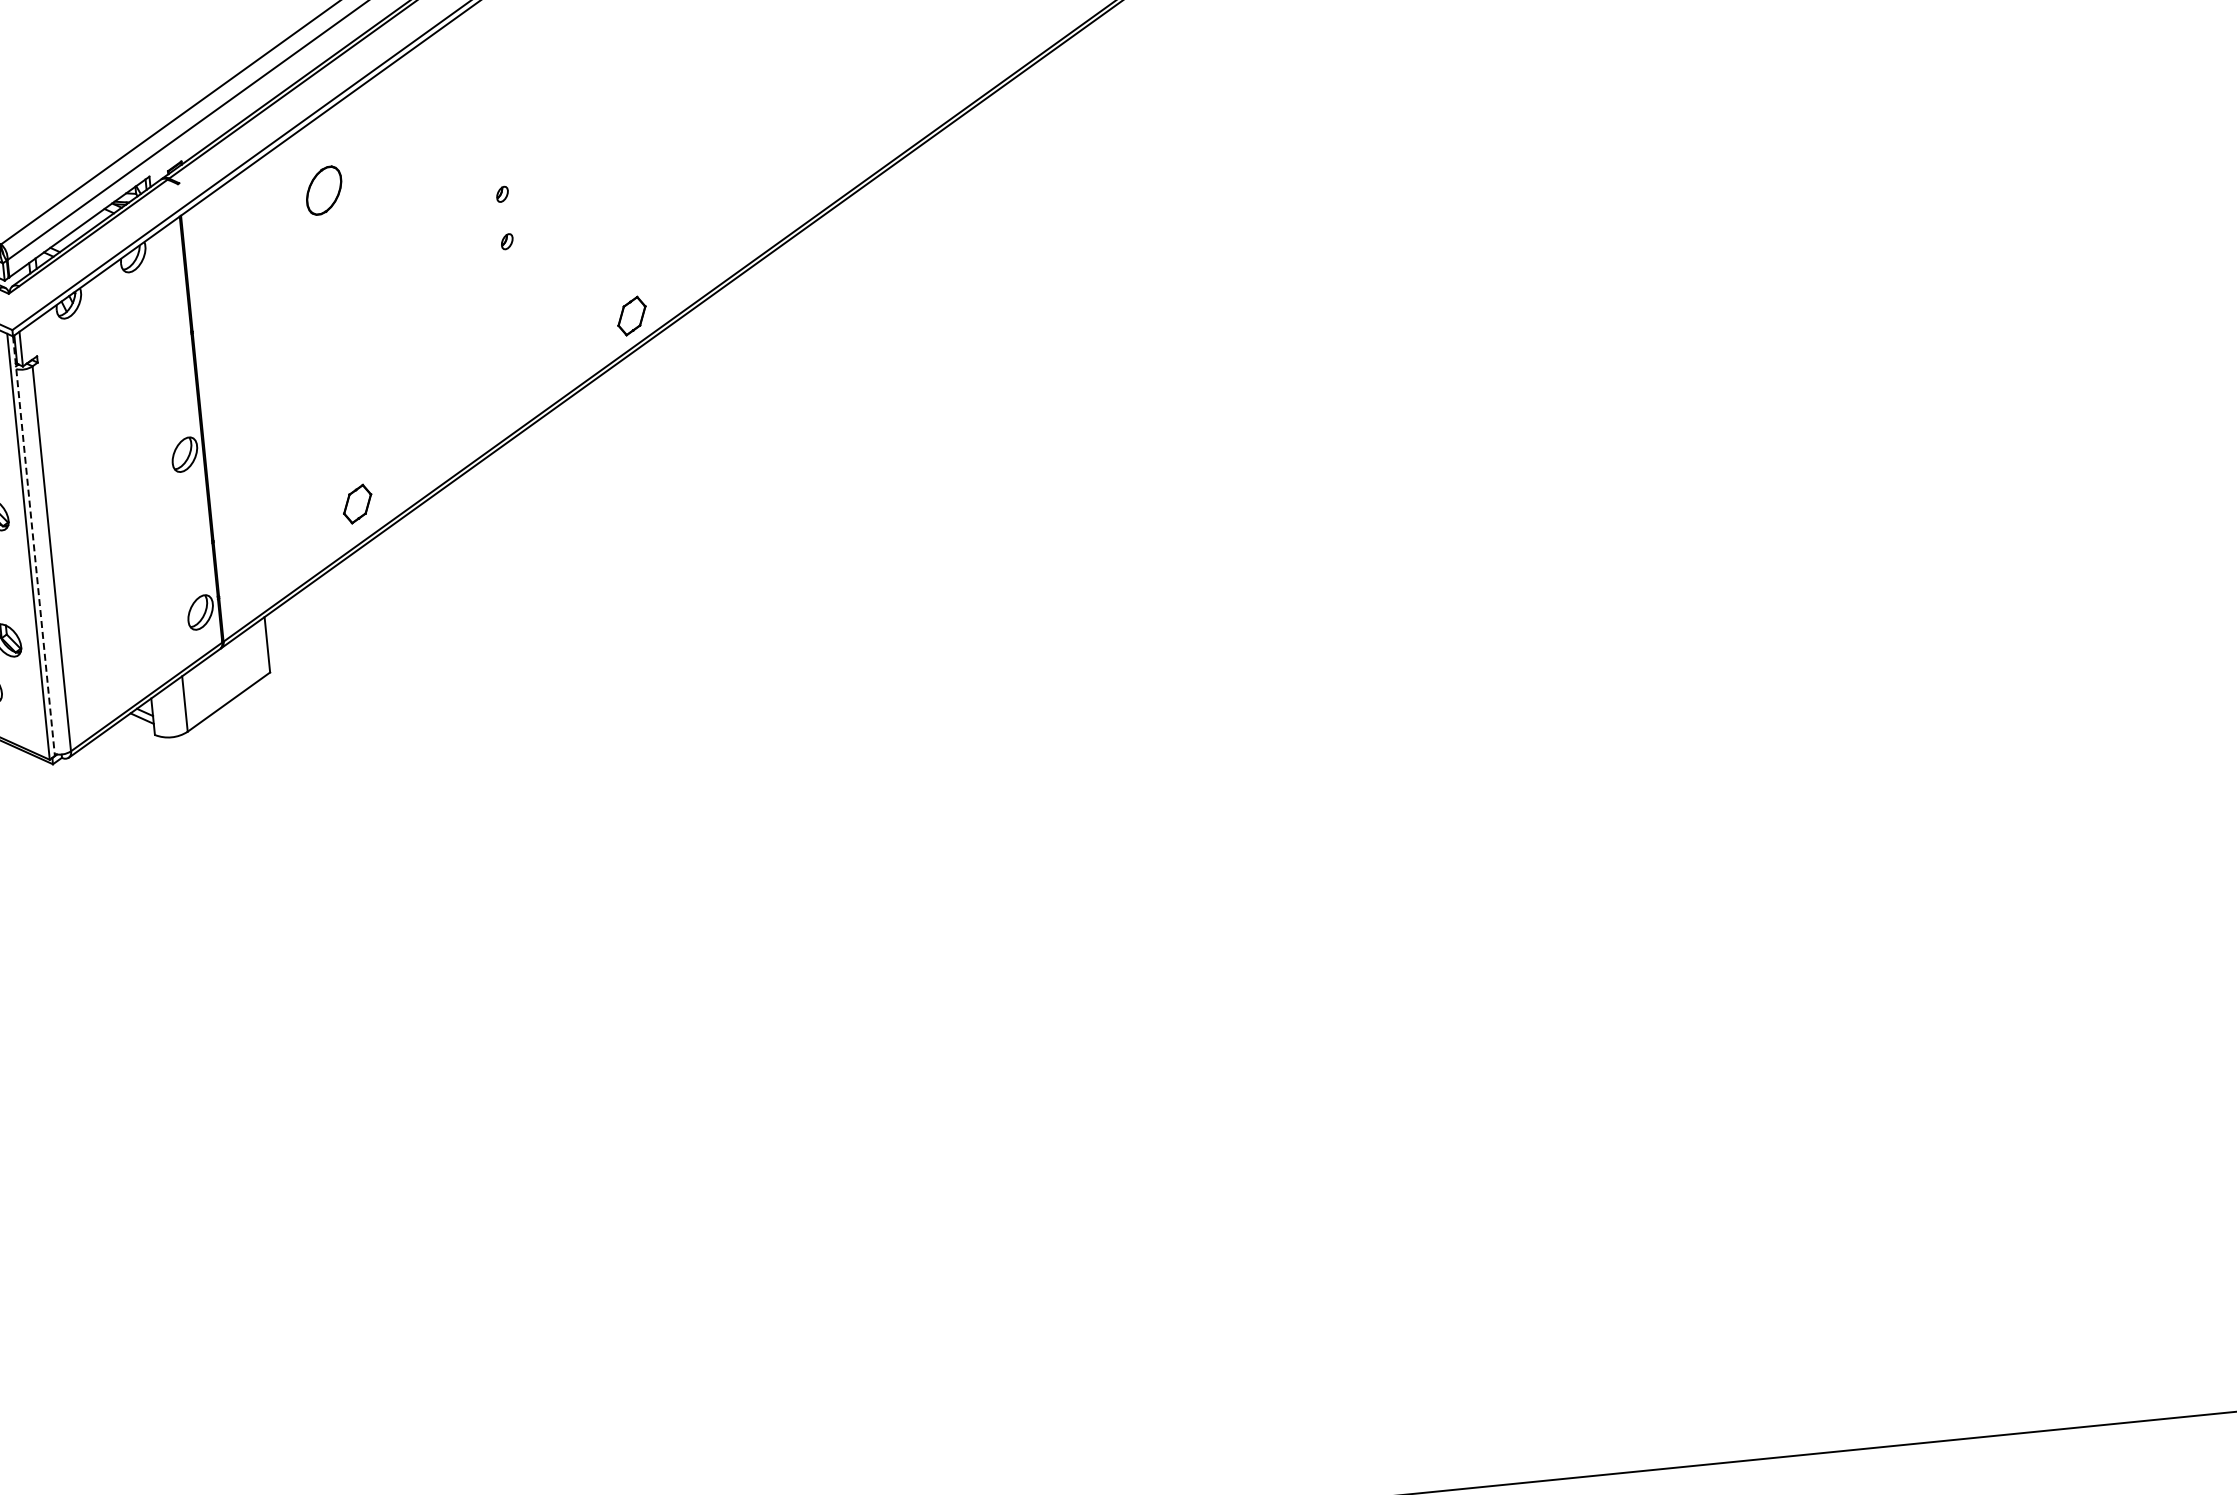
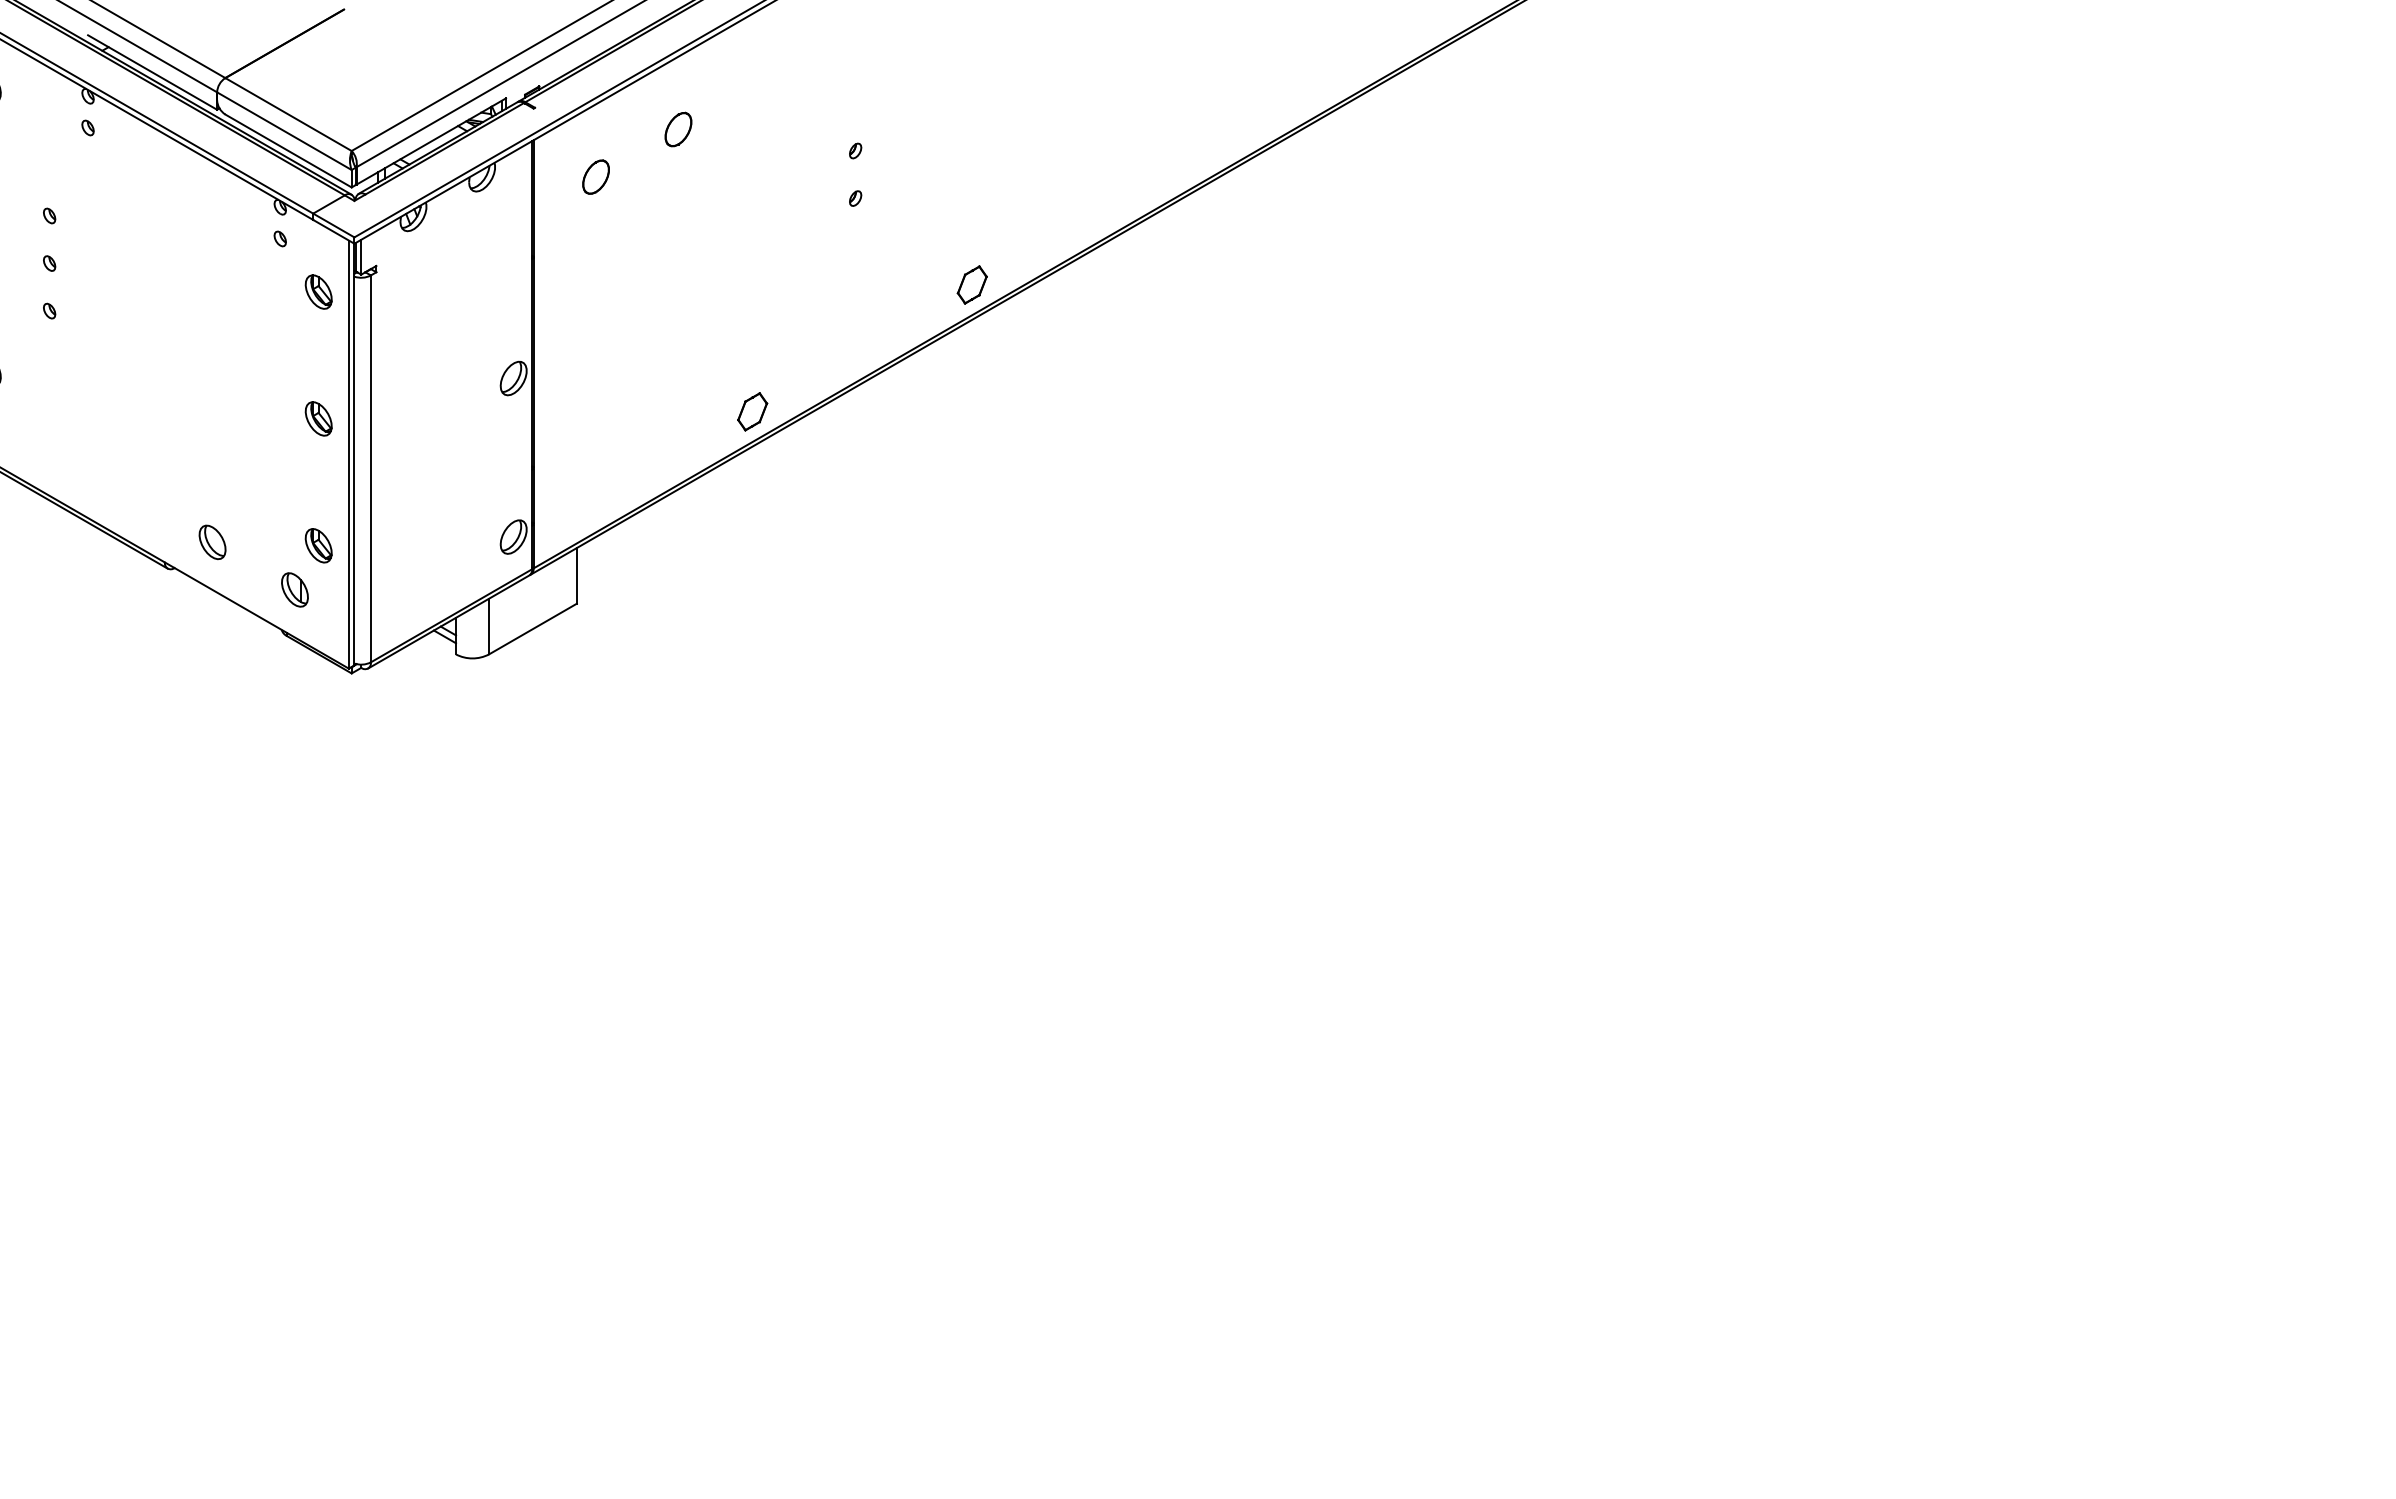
part: (324, 190) -> (678, 129), size x0.71
part: (246, 245) -> (595, 176), added
part: (357, 503) -> (752, 411), moved
line: (34, 546) -> (354, 454), dashed -> solid

